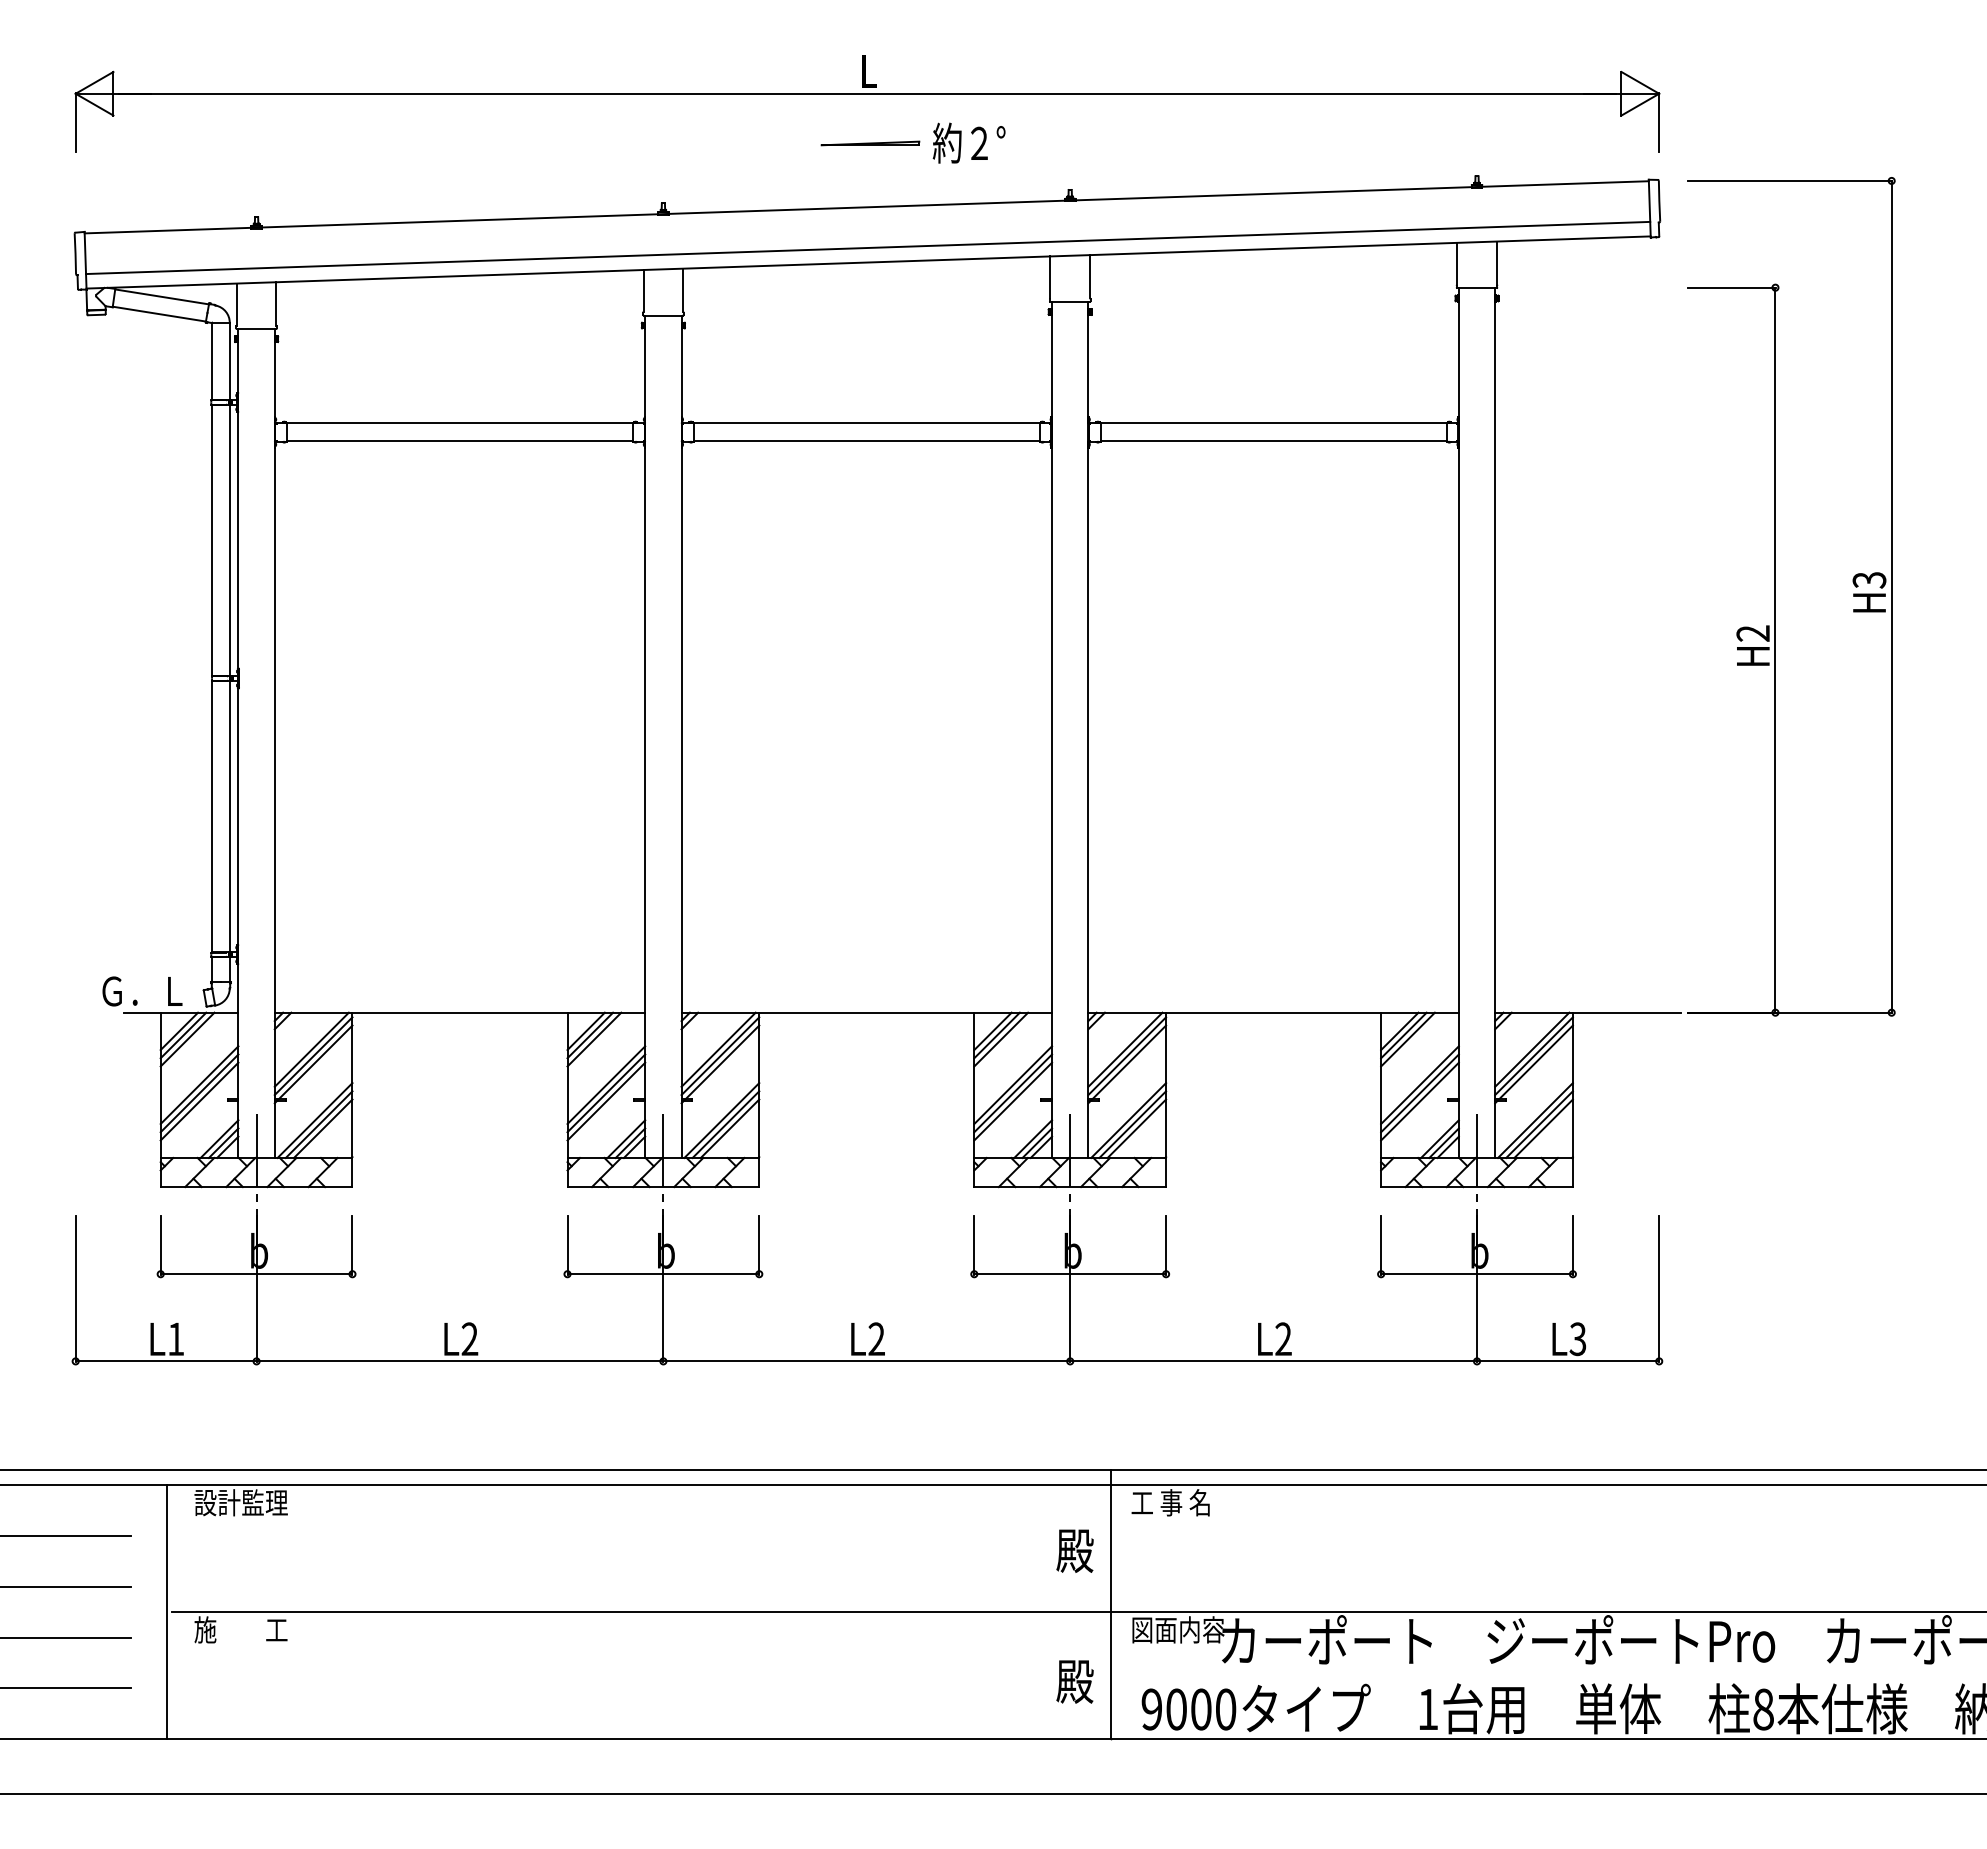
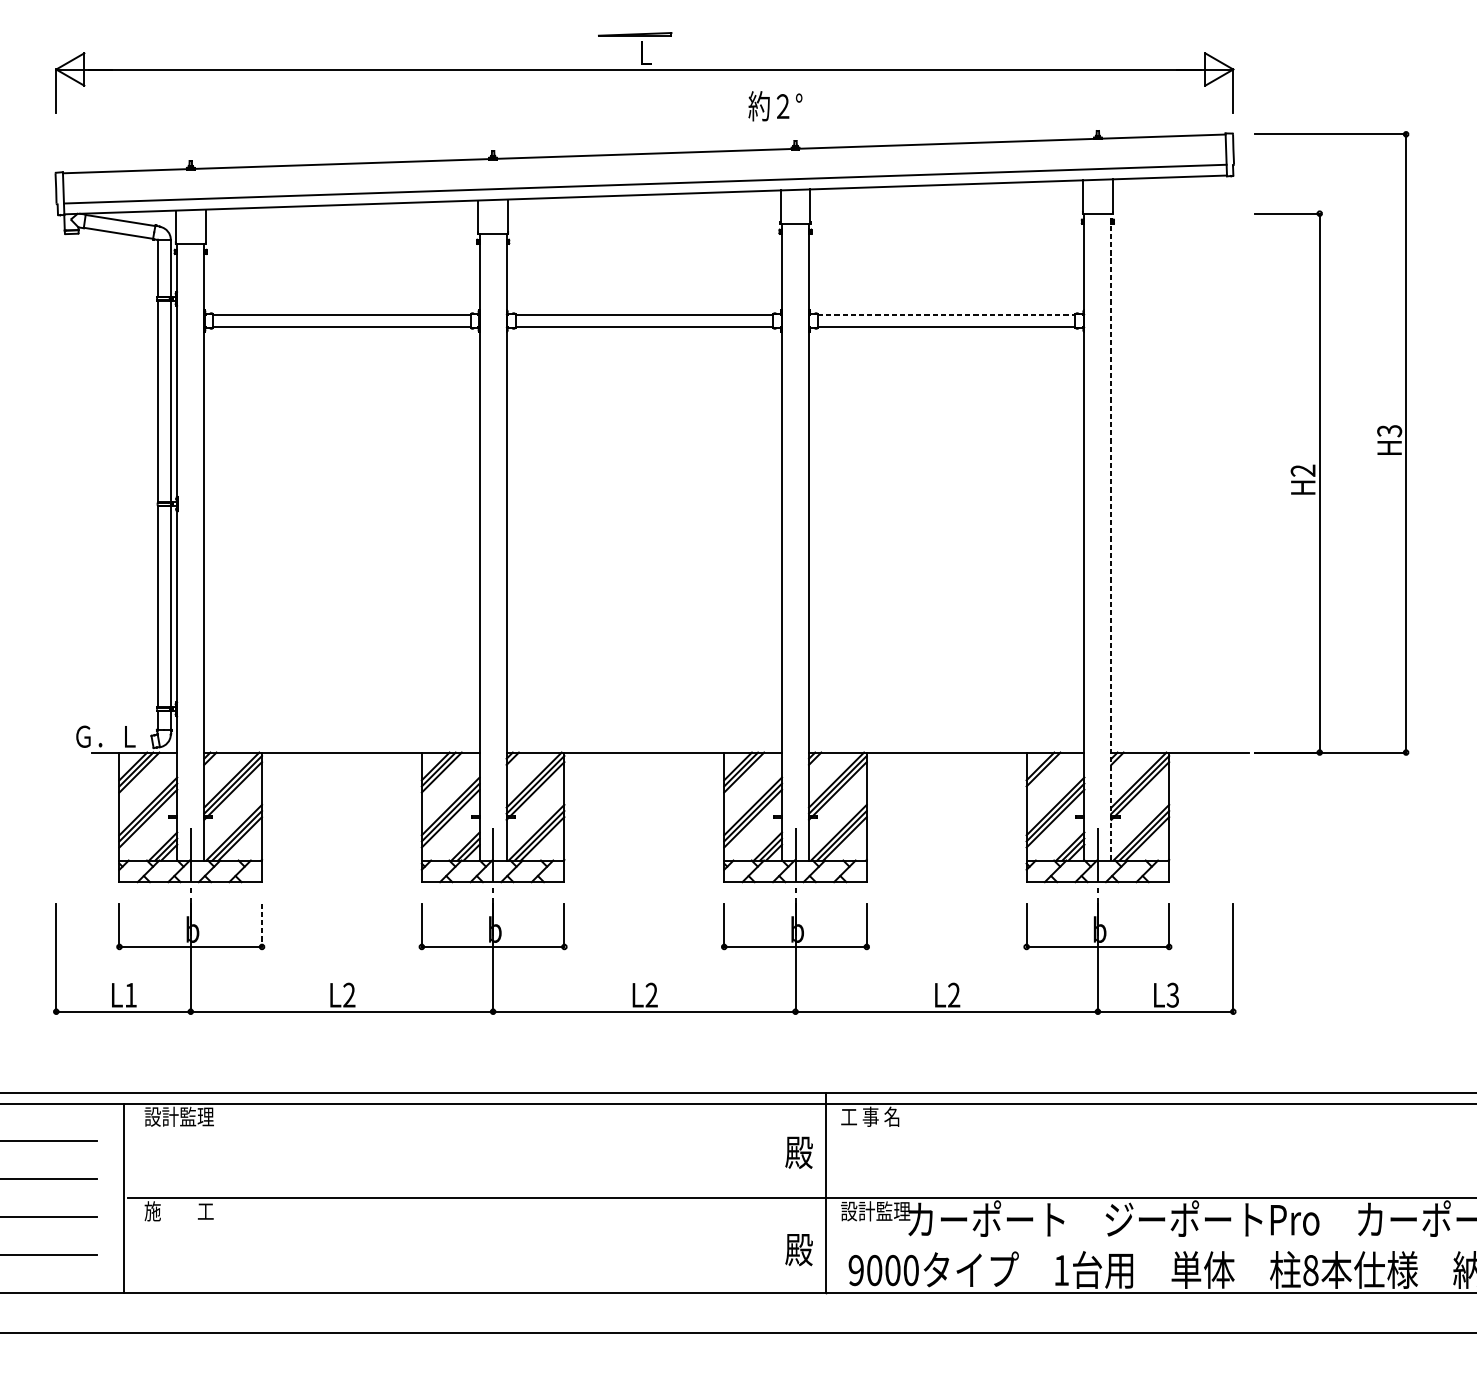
text: (968, 142) -> (774, 105), moved
part: (870, 143) -> (635, 34), moved
line: (1274, 423) -> (947, 314), solid -> dashed
line: (1495, 723) -> (1111, 537), solid -> dashed
line: (1407, 1039) -> (1046, 772), removed
line: (352, 1245) -> (262, 925), solid -> dashed
text: (1177, 1629) -> (875, 1211), 図面内容 -> 設計監理

